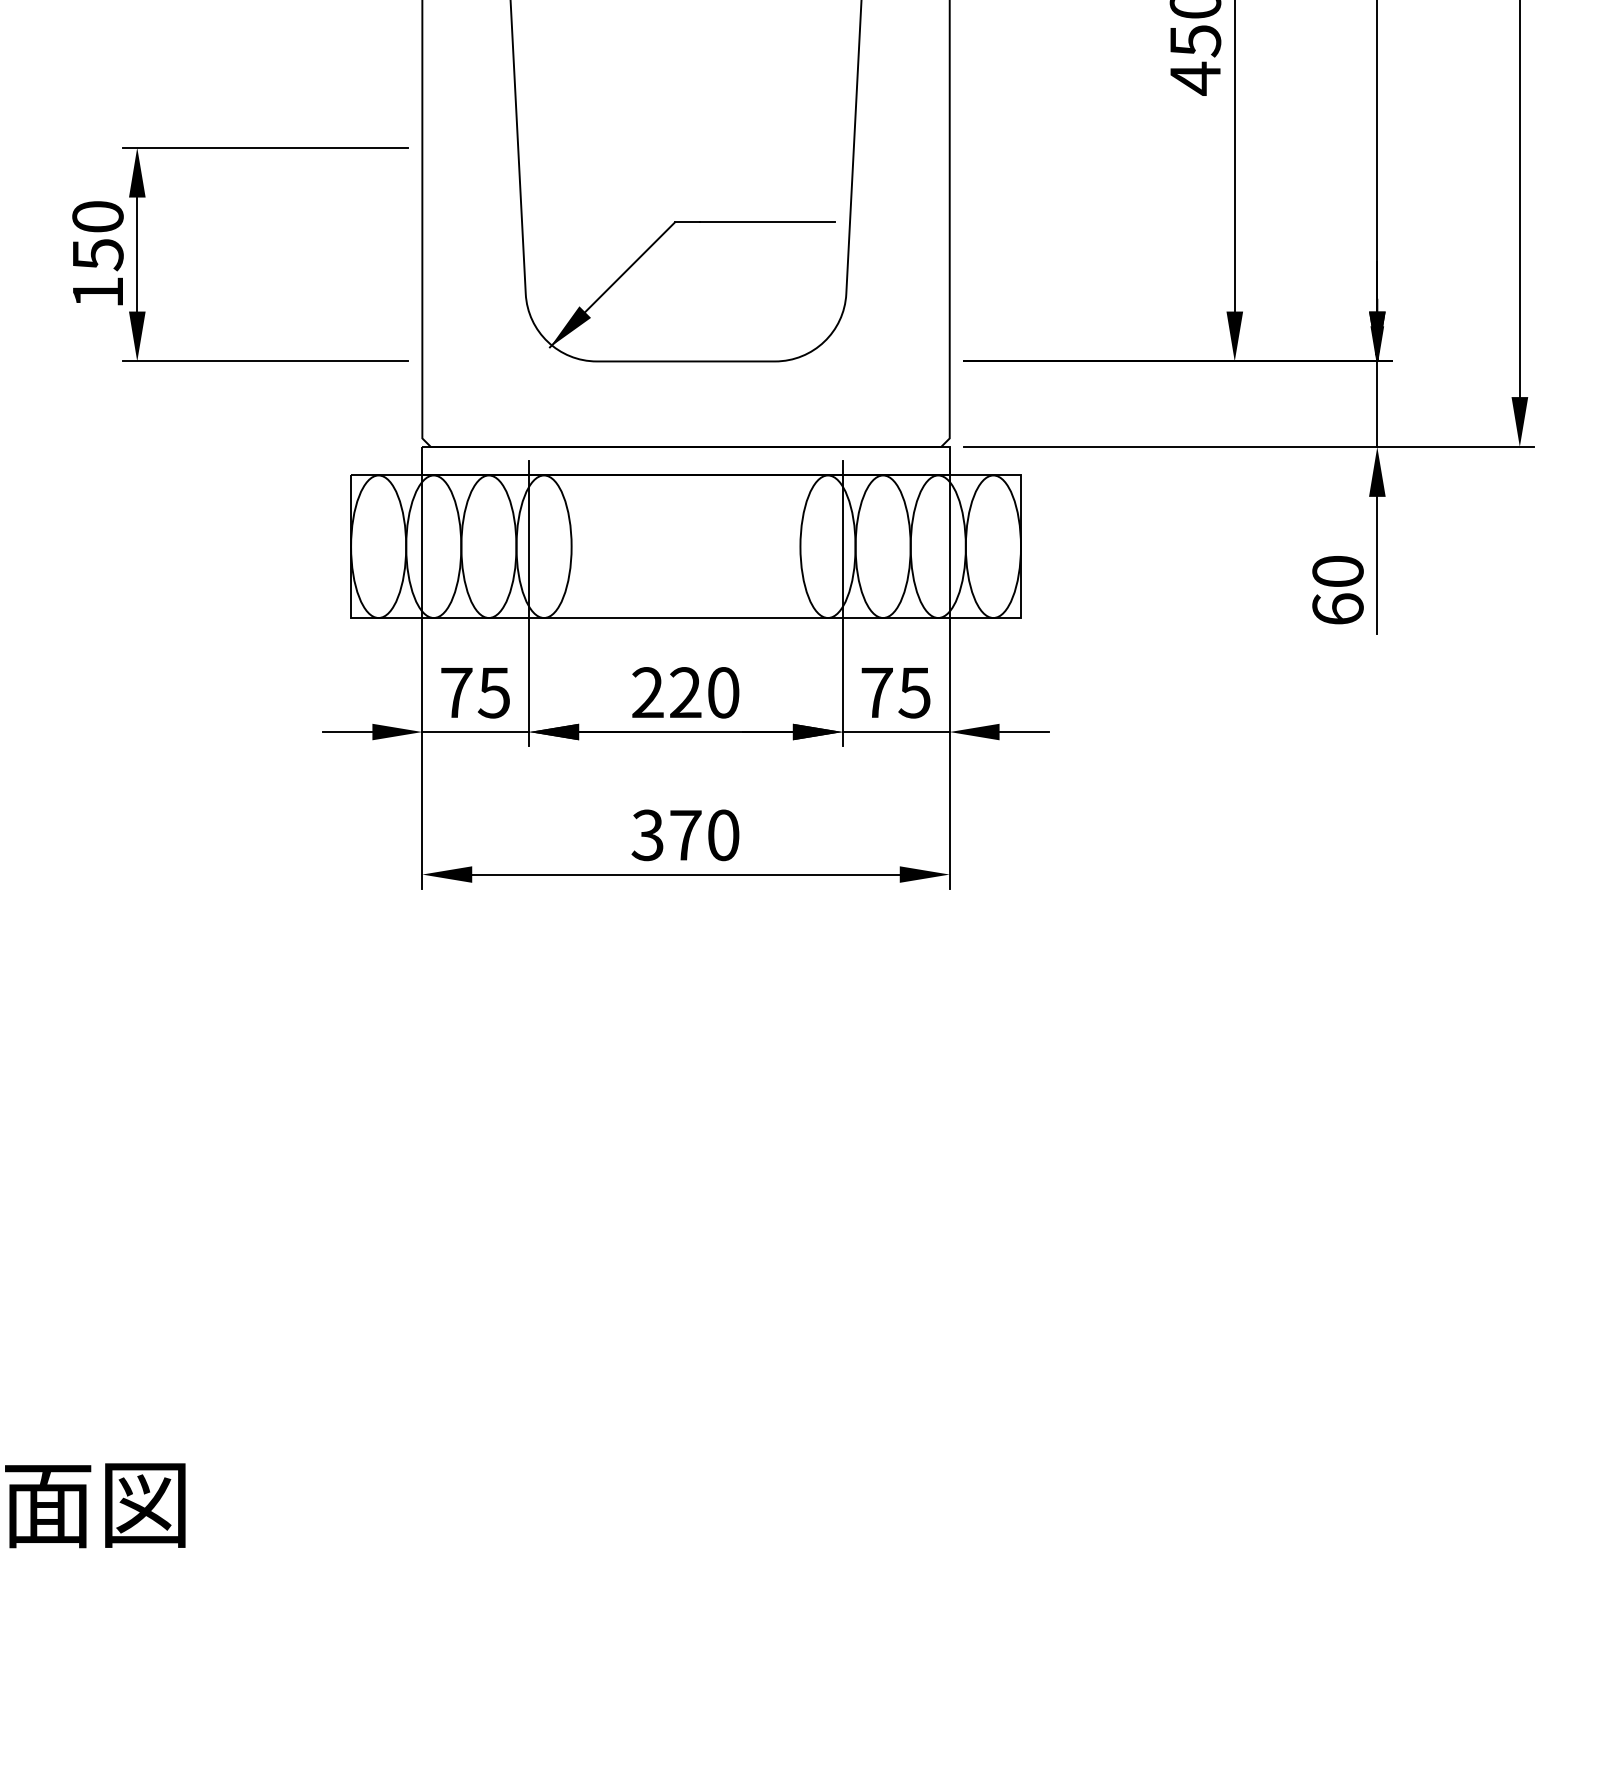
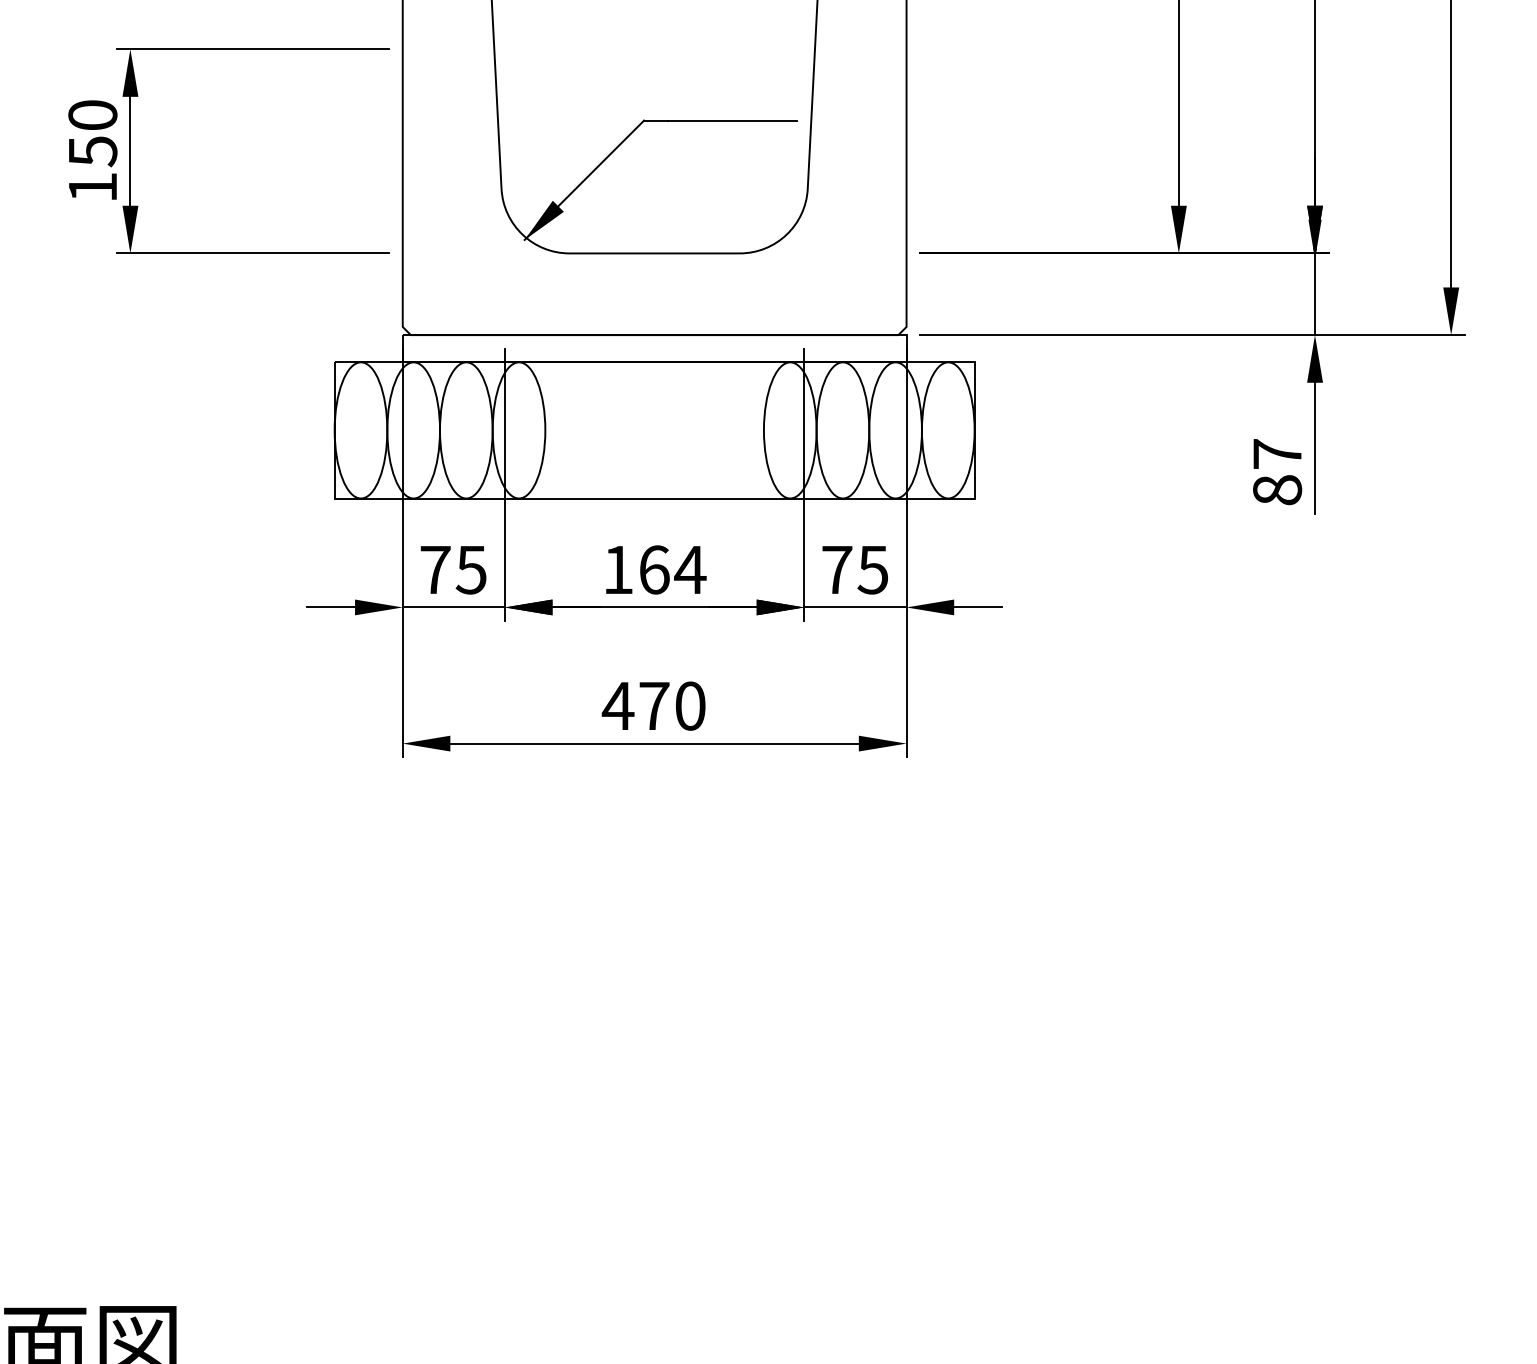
text: (1337, 589) -> (1276, 471), 60 -> 87
text: (686, 692) -> (655, 569), 220 -> 164
text: (647, 835) -> (617, 706), 370 -> 470

